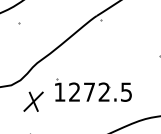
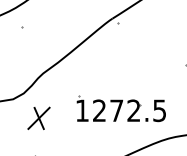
part: (93, 89) -> (121, 107), moved

